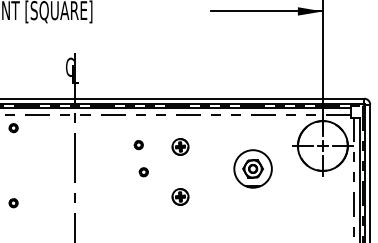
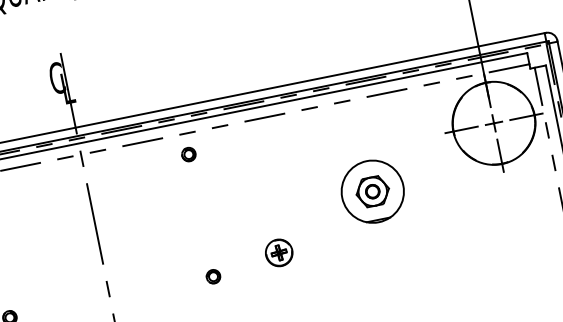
part: (138, 145) -> (188, 155), moved
part: (180, 146) -> (262, 170), removed
part: (252, 168) -> (371, 191), moved
part: (143, 172) -> (213, 277), moved

